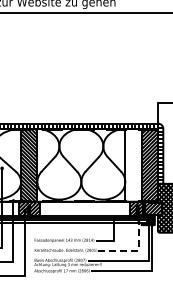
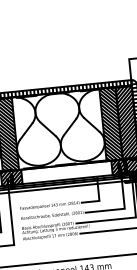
hatch: (133, 164) -> (111, 123), added
line: (134, 250) -> (120, 208), dashed -> solid

